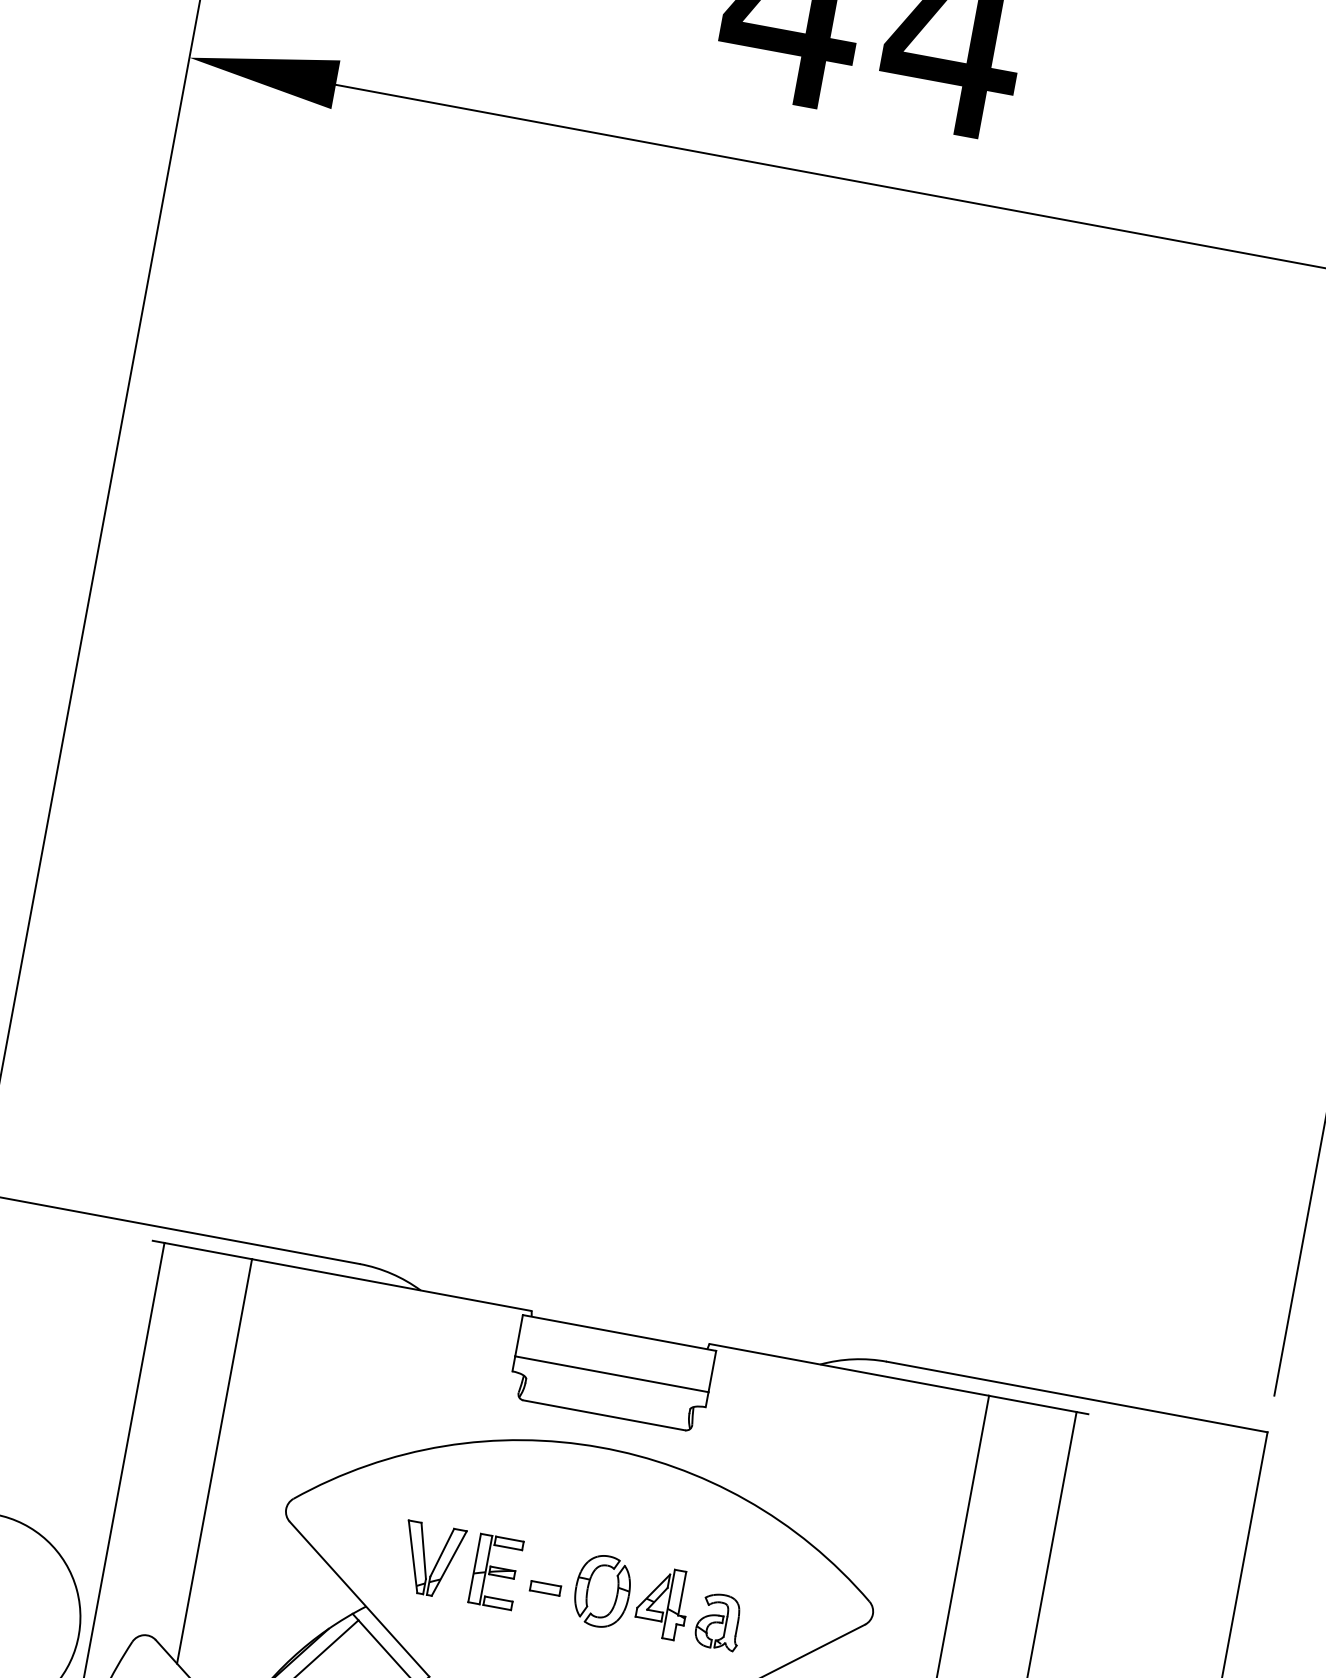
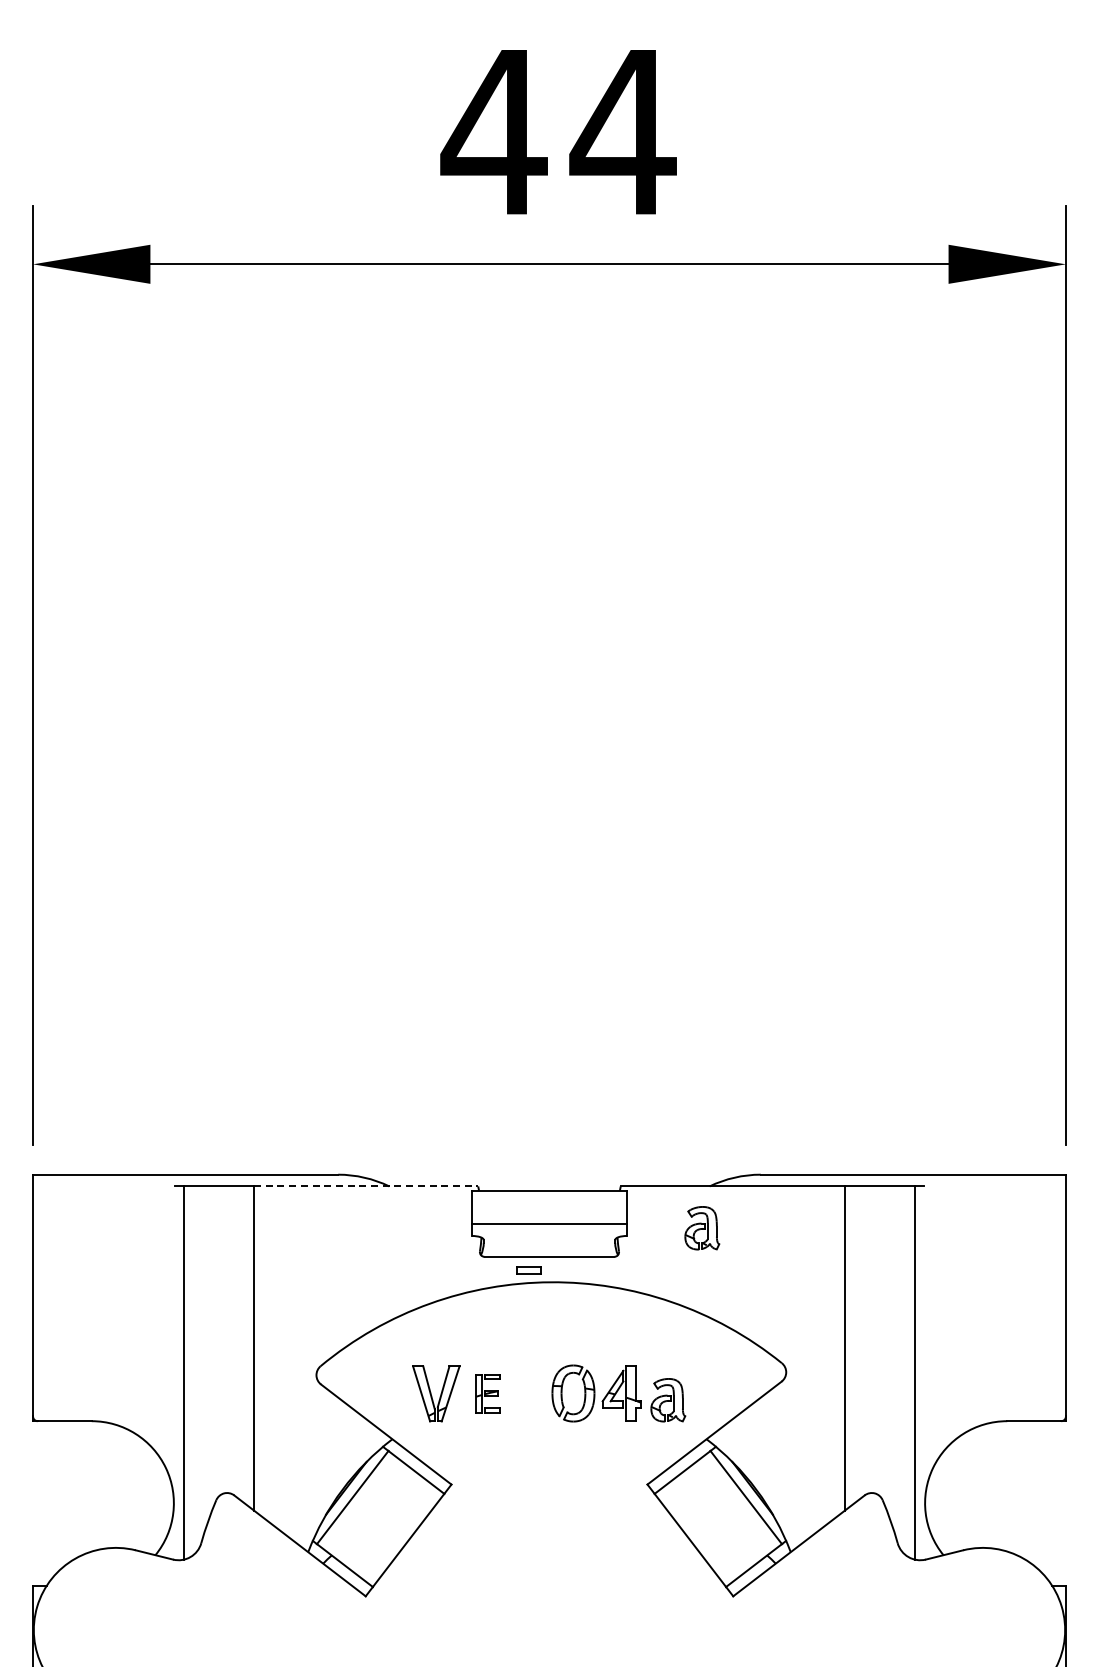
line: (392, 1285) -> (366, 1186), solid -> dashed
part: (801, 1415) -> (702, 1228), added
part: (495, 1571) -> (487, 1393), size x0.7
part: (545, 1588) -> (528, 1270), moved

